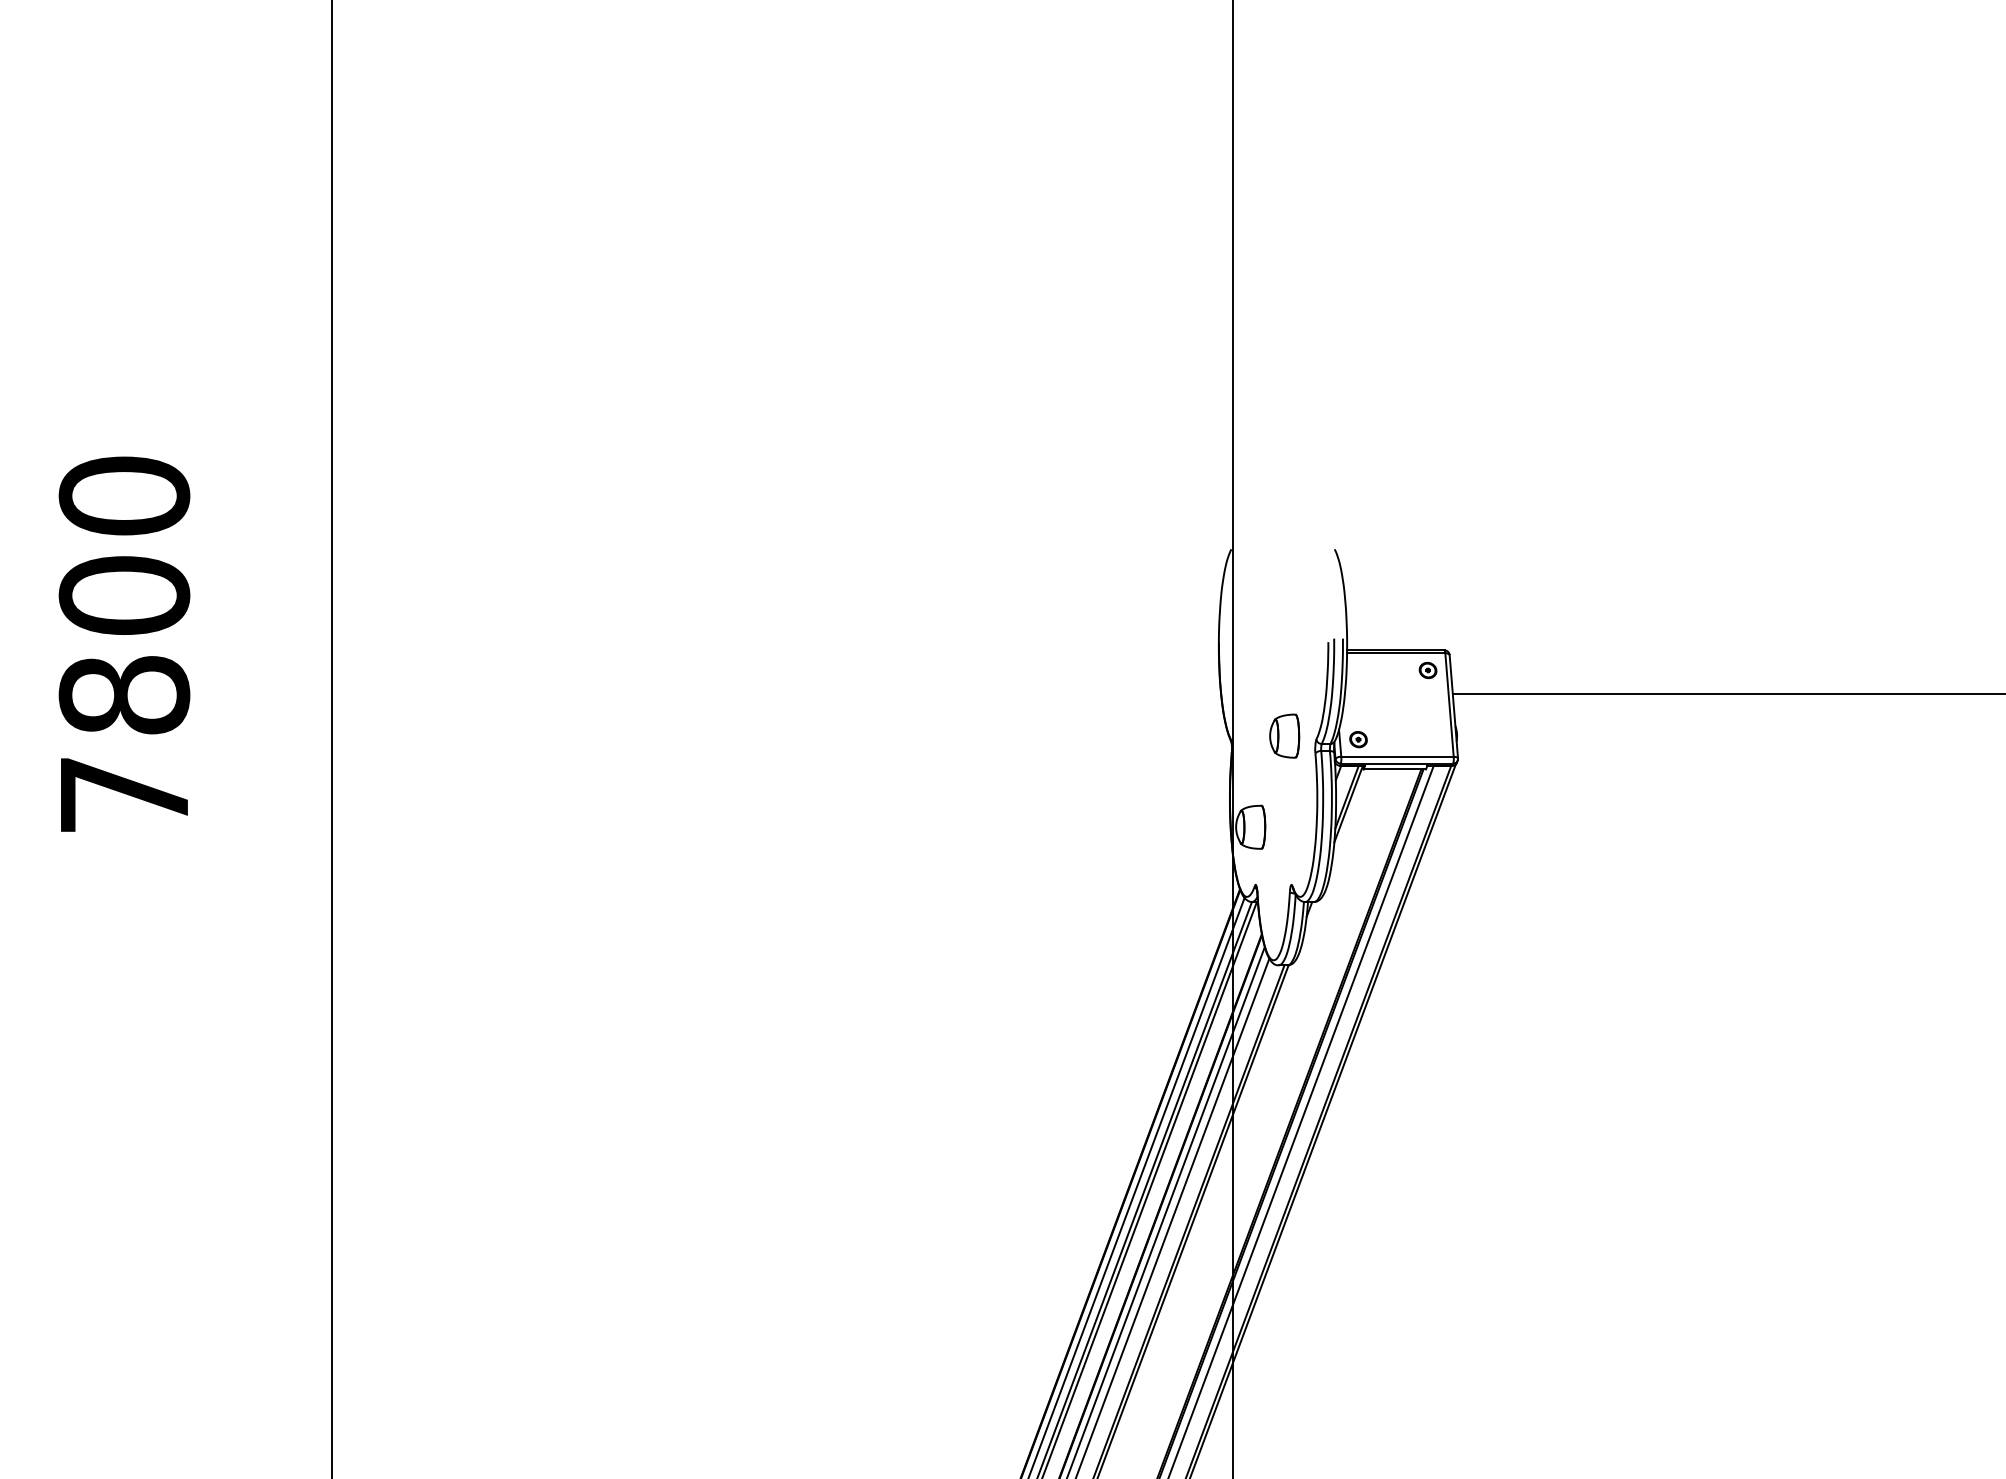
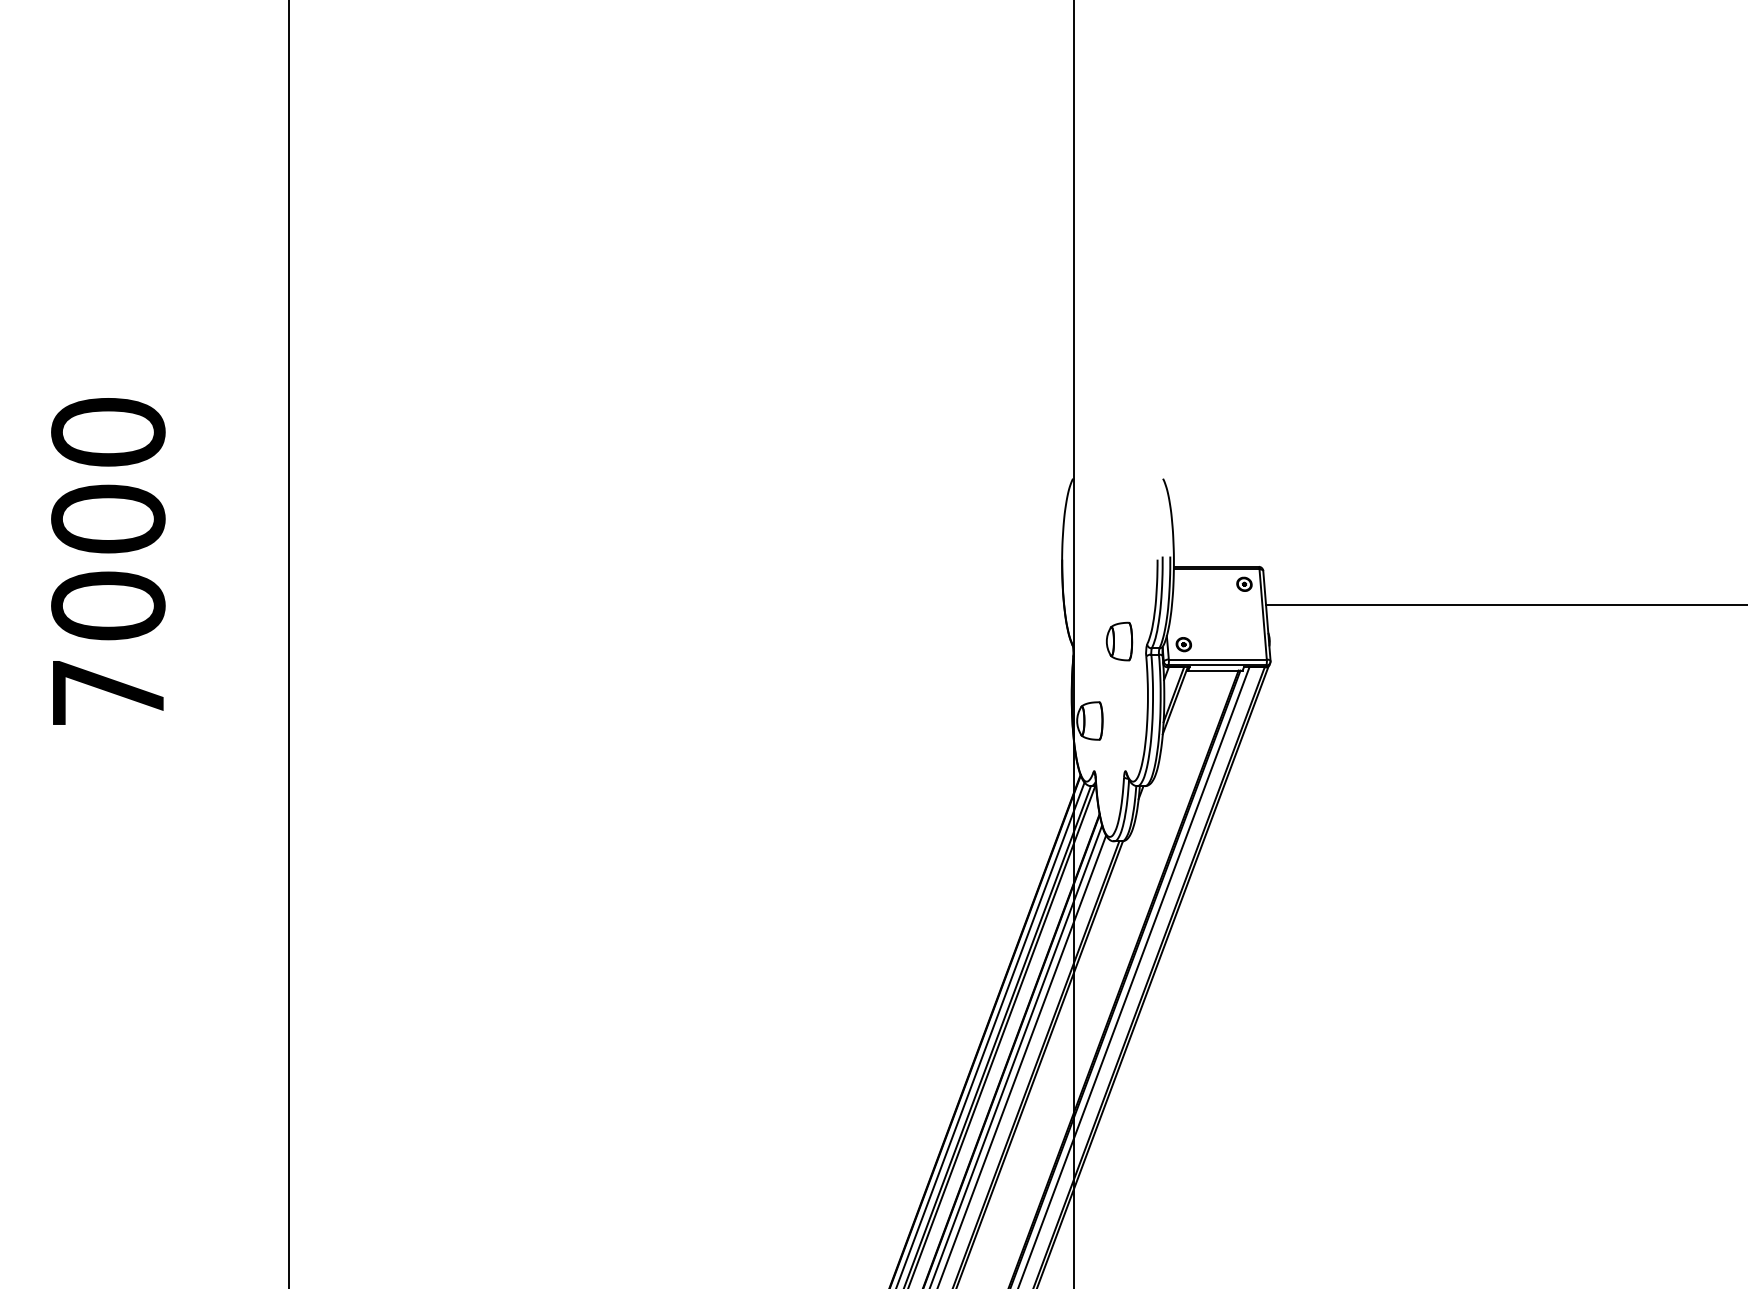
text: (124, 694) -> (108, 605), 7800 -> 7000

